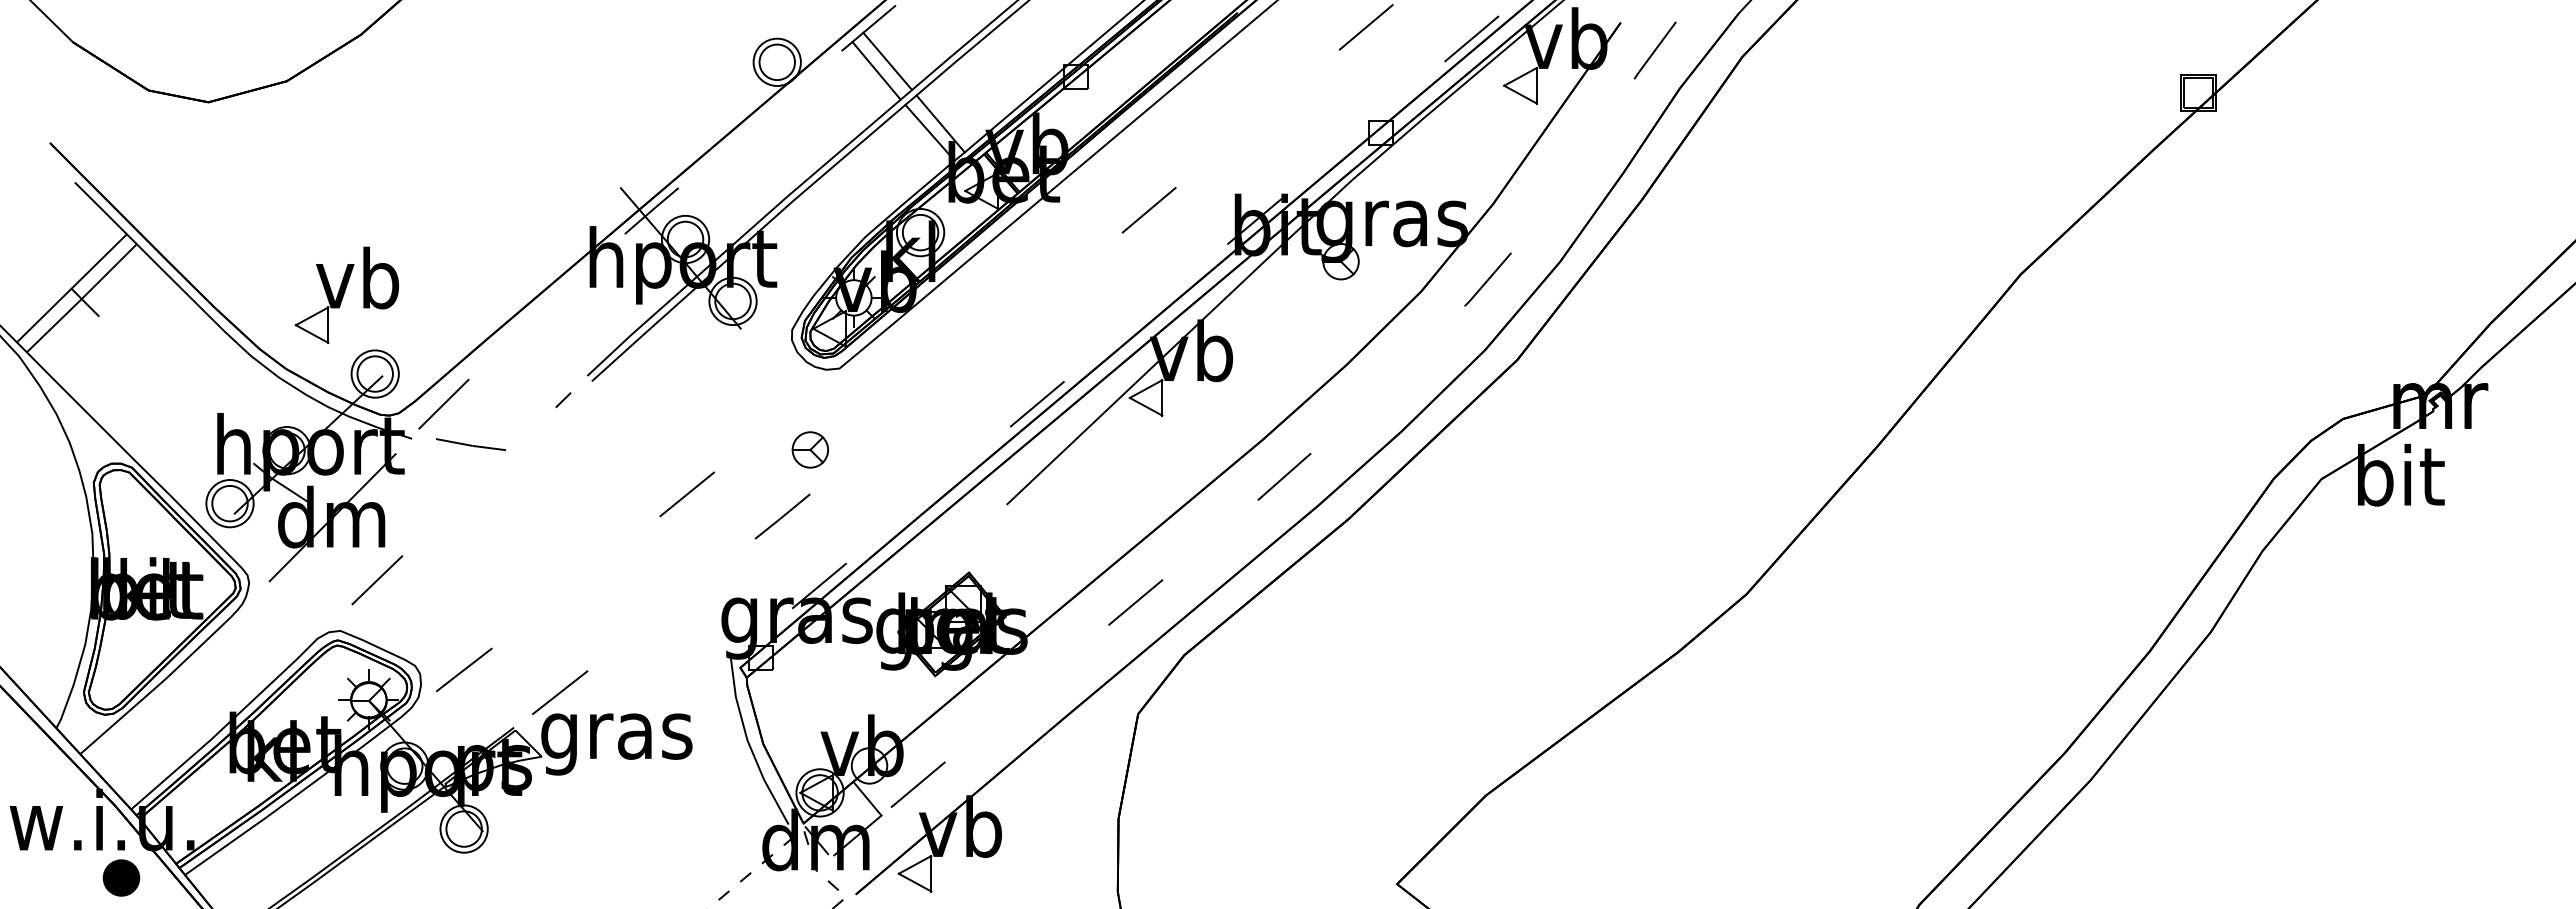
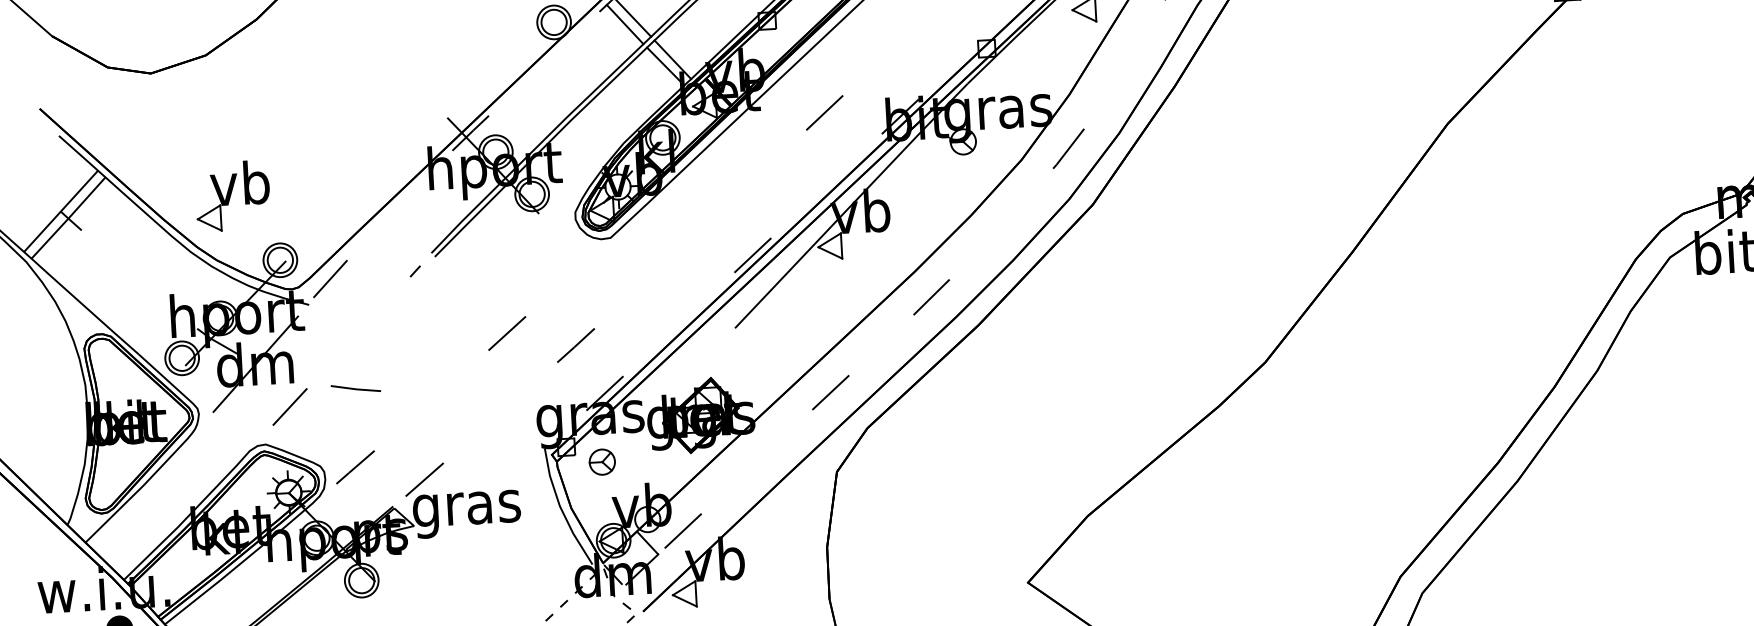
part: (346, 294) -> (232, 195), moved
line: (470, 444) -> (355, 388), moved
part: (809, 449) -> (601, 461), moved

